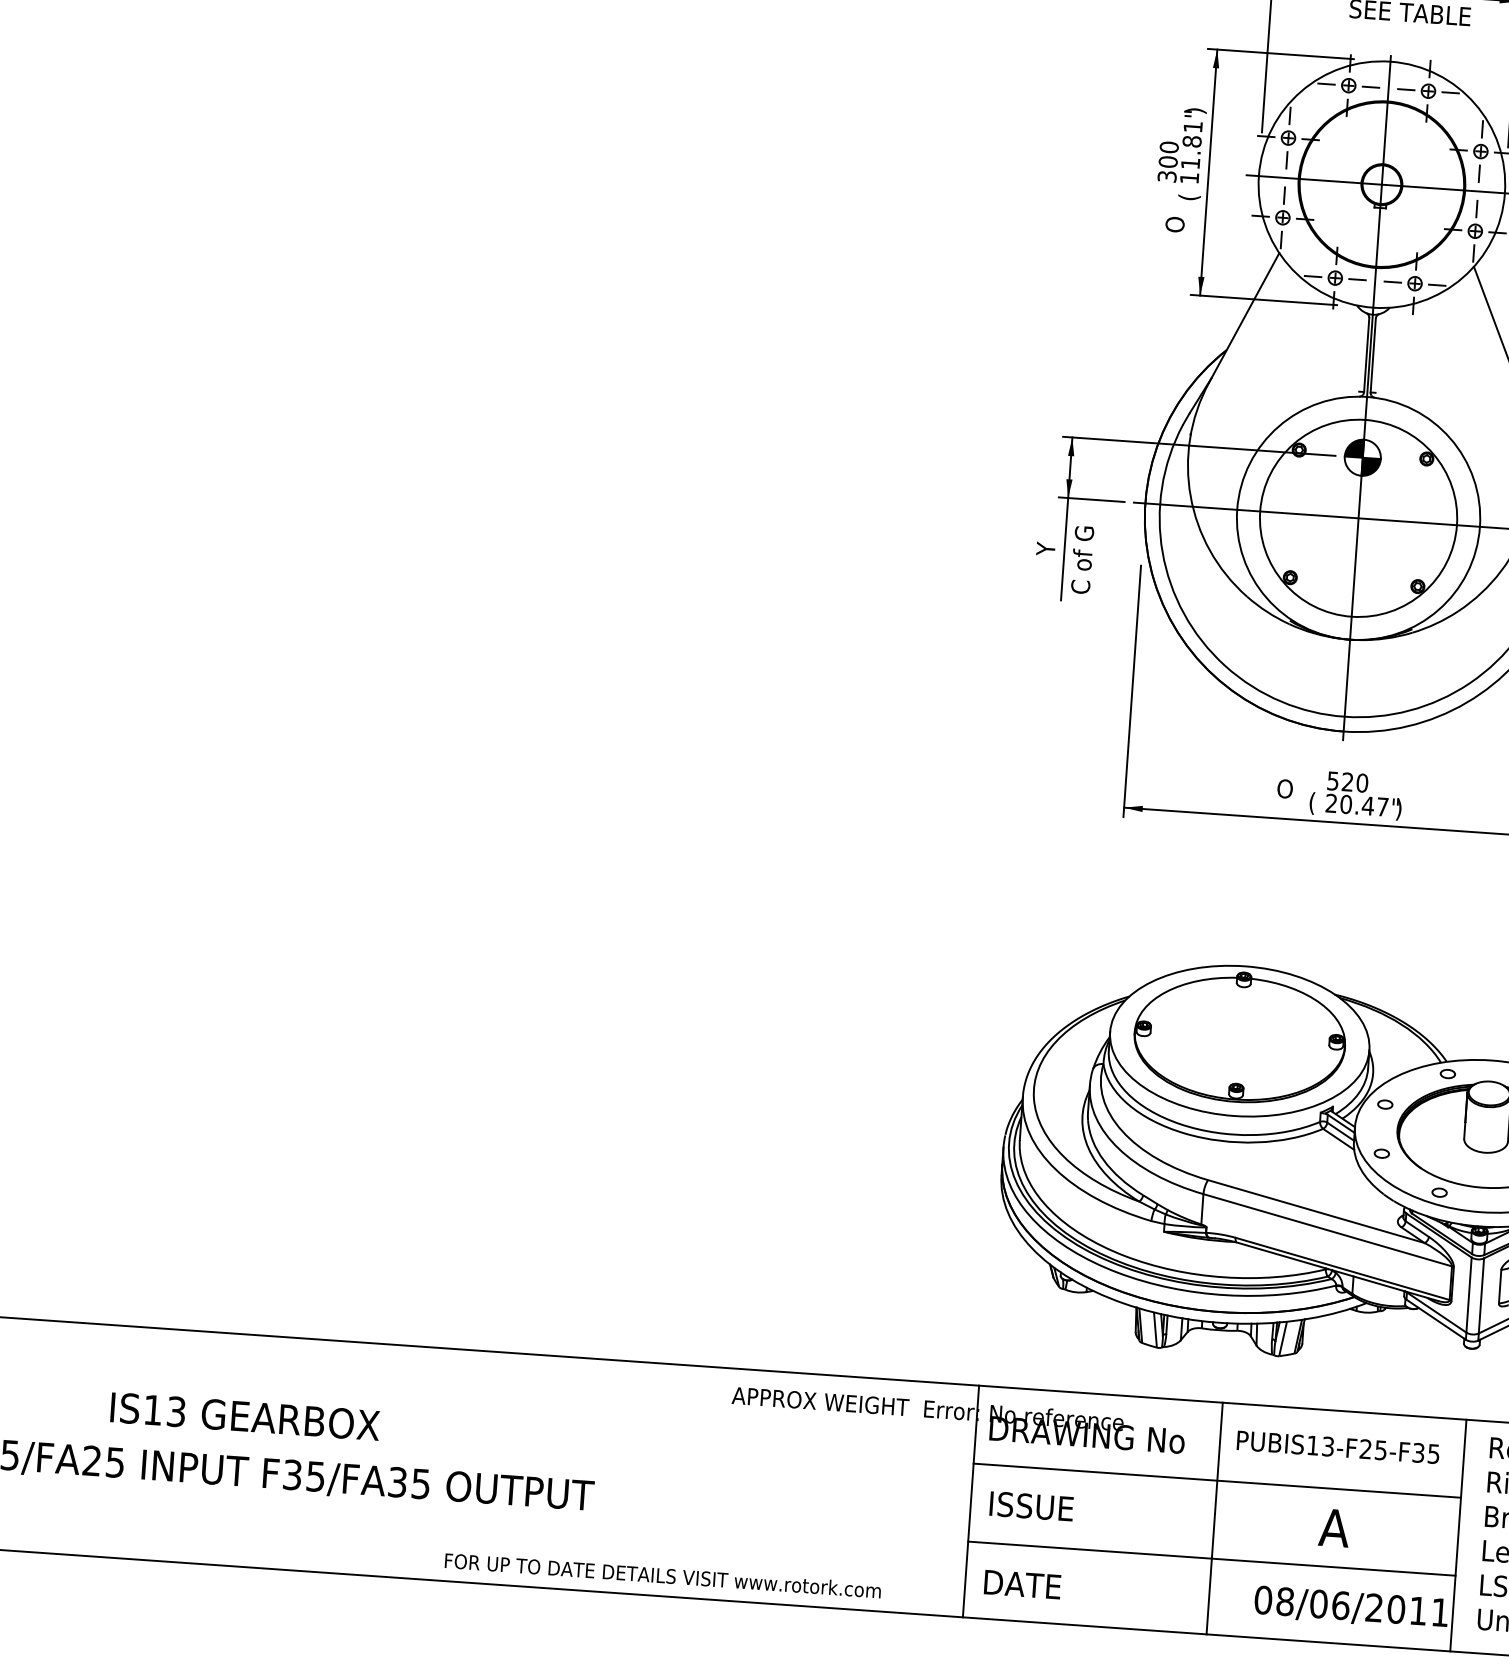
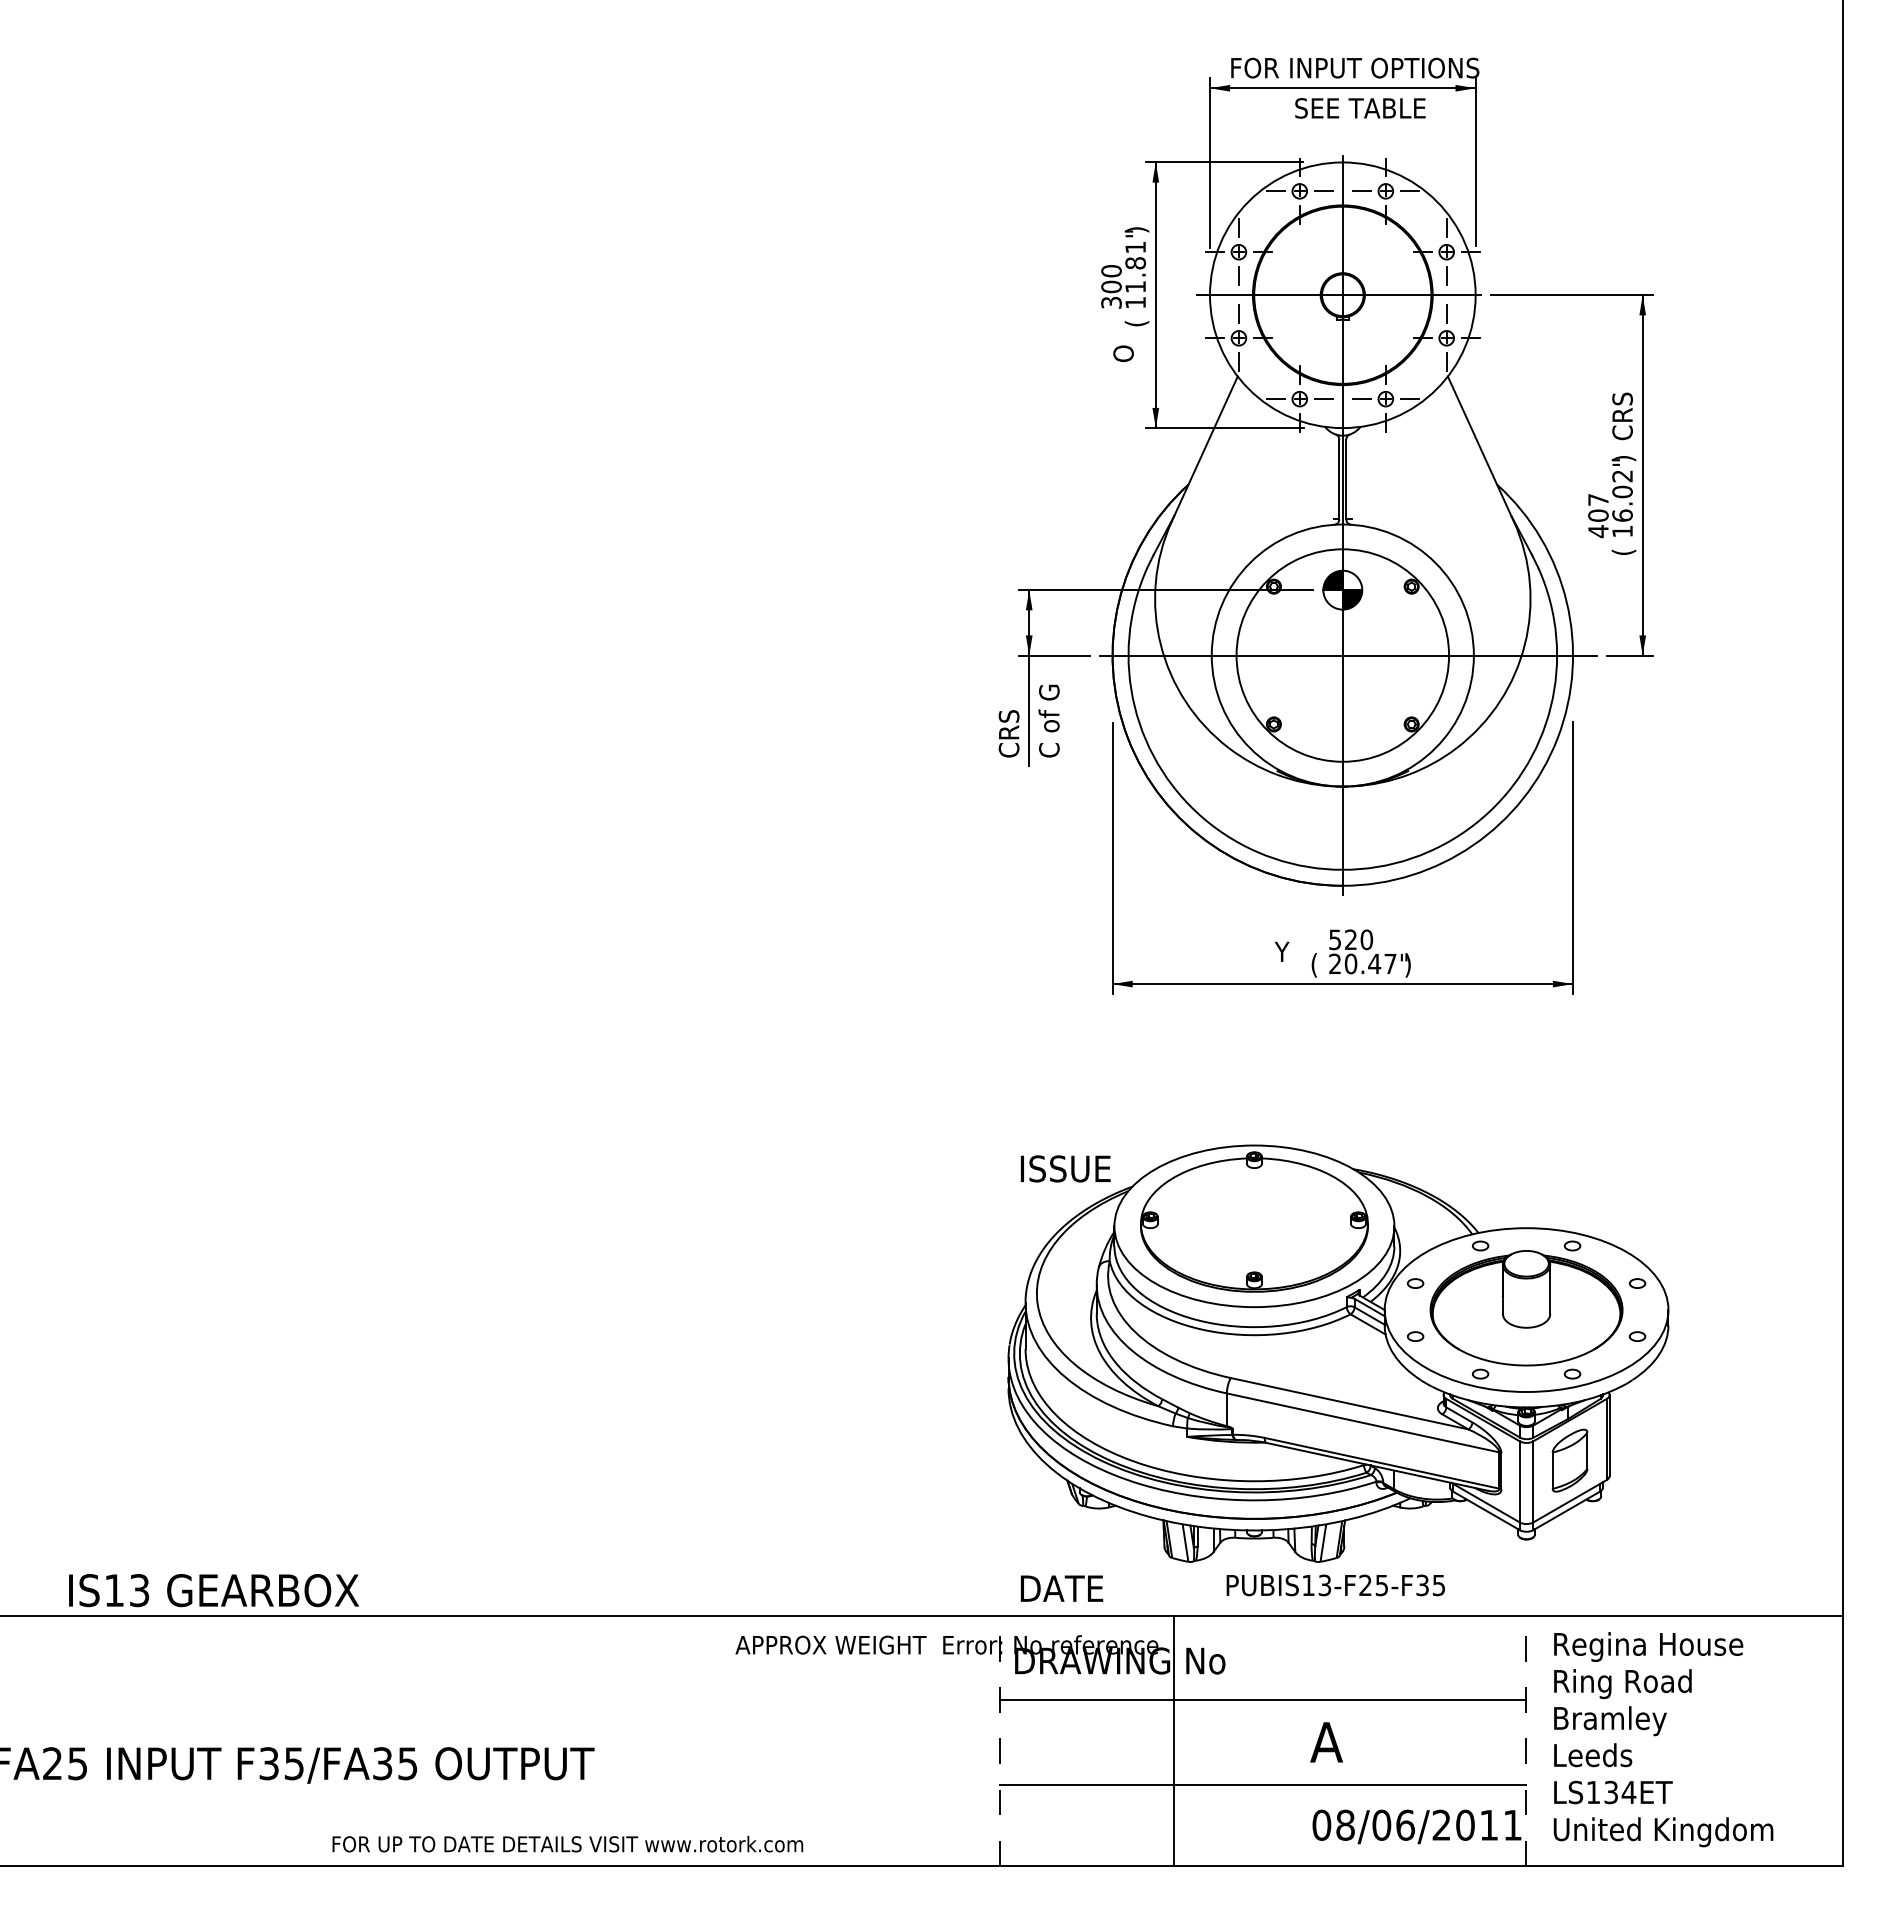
text: (1044, 566) -> (1008, 730), Y -> CRS
text: (1284, 788) -> (1283, 951), O -> Y
text: (244, 1416) -> (213, 1590), moved
text: (1337, 1447) -> (1335, 1585), moved
line: (971, 1500) -> (1000, 1740), solid -> dashed
text: (1031, 1506) -> (1065, 1168), moved
line: (1214, 1518) -> (1174, 1741), moved
text: (1334, 1528) -> (1326, 1742), moved
line: (1458, 1534) -> (1526, 1740), solid -> dashed
text: (662, 1575) -> (567, 1843), moved
text: (1022, 1584) -> (1061, 1588), moved

